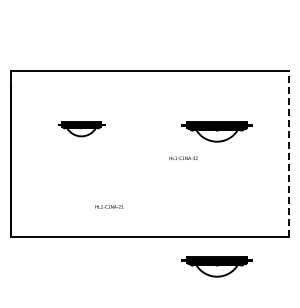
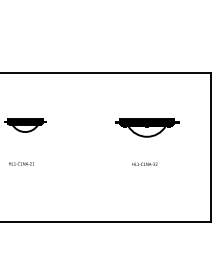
line: (288, 153) -> (211, 147), dashed -> solid
text: (183, 157) -> (144, 163), moved
text: (109, 206) -> (21, 163), moved
part: (216, 266) -> (146, 248), removed

